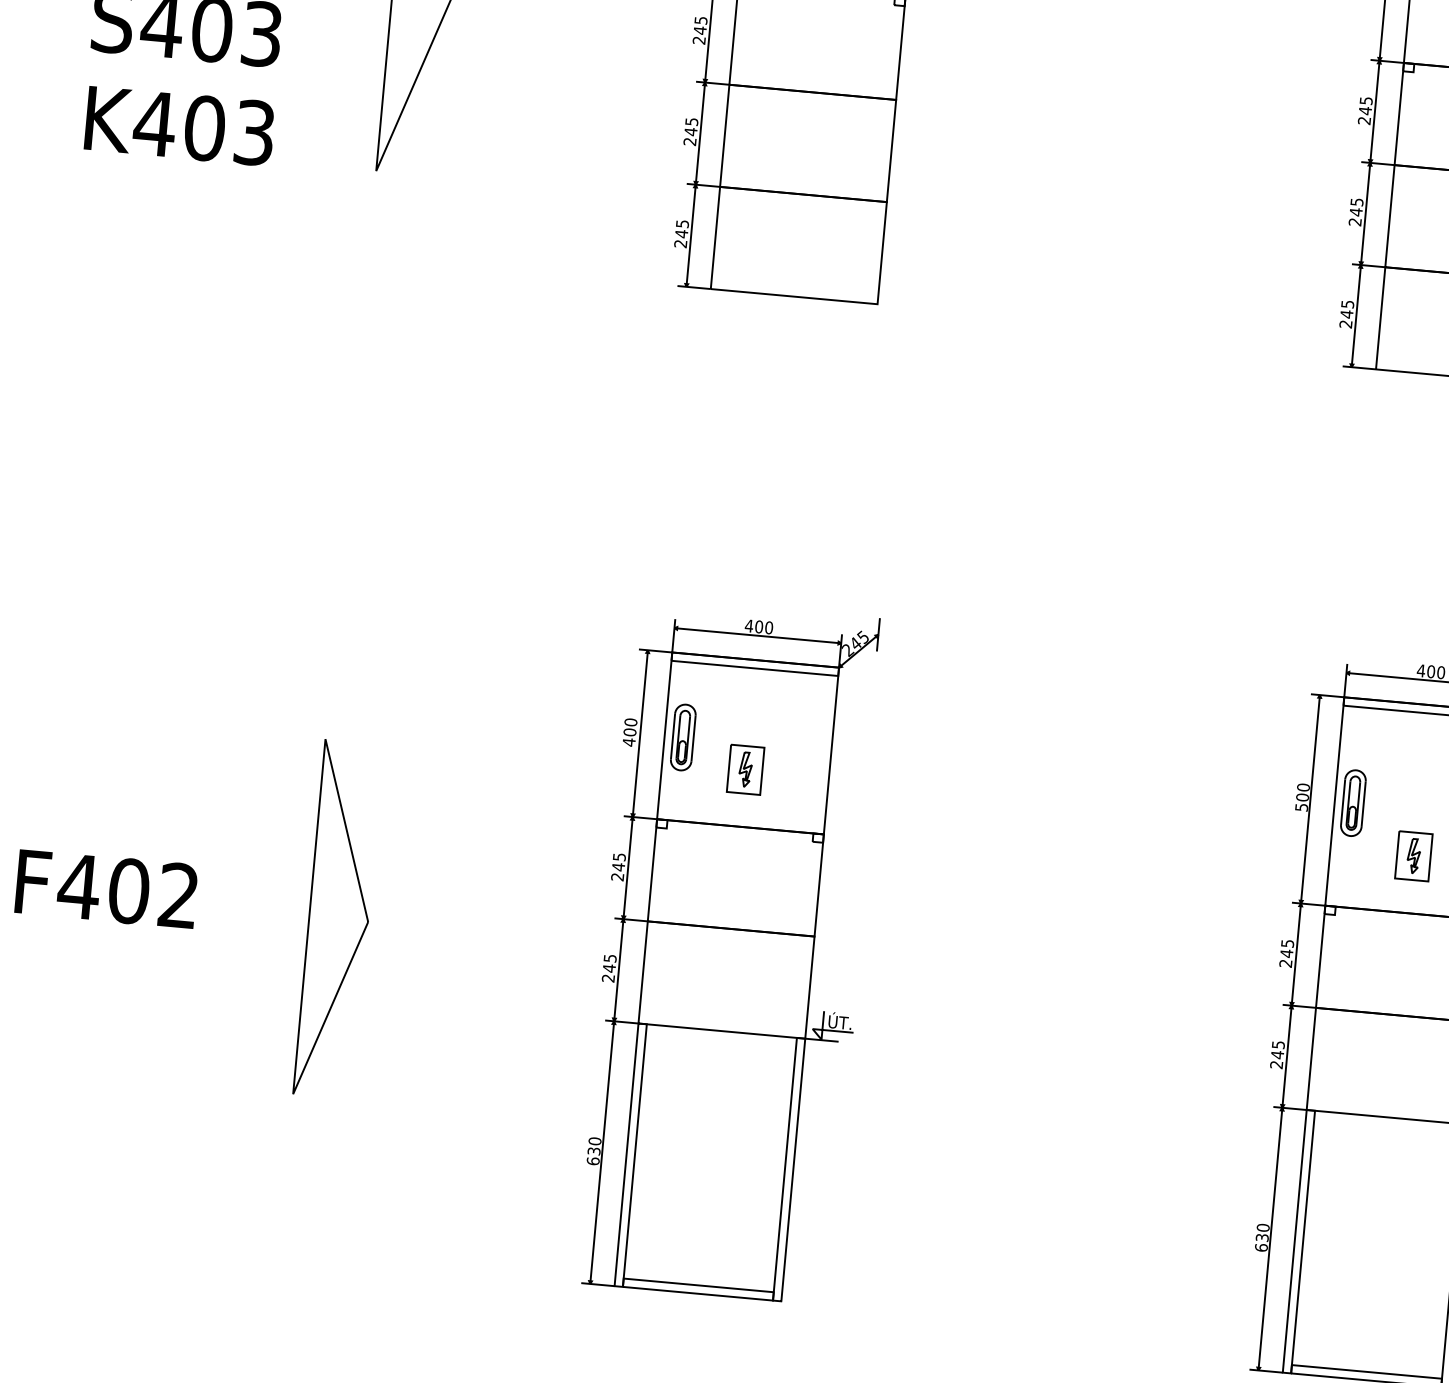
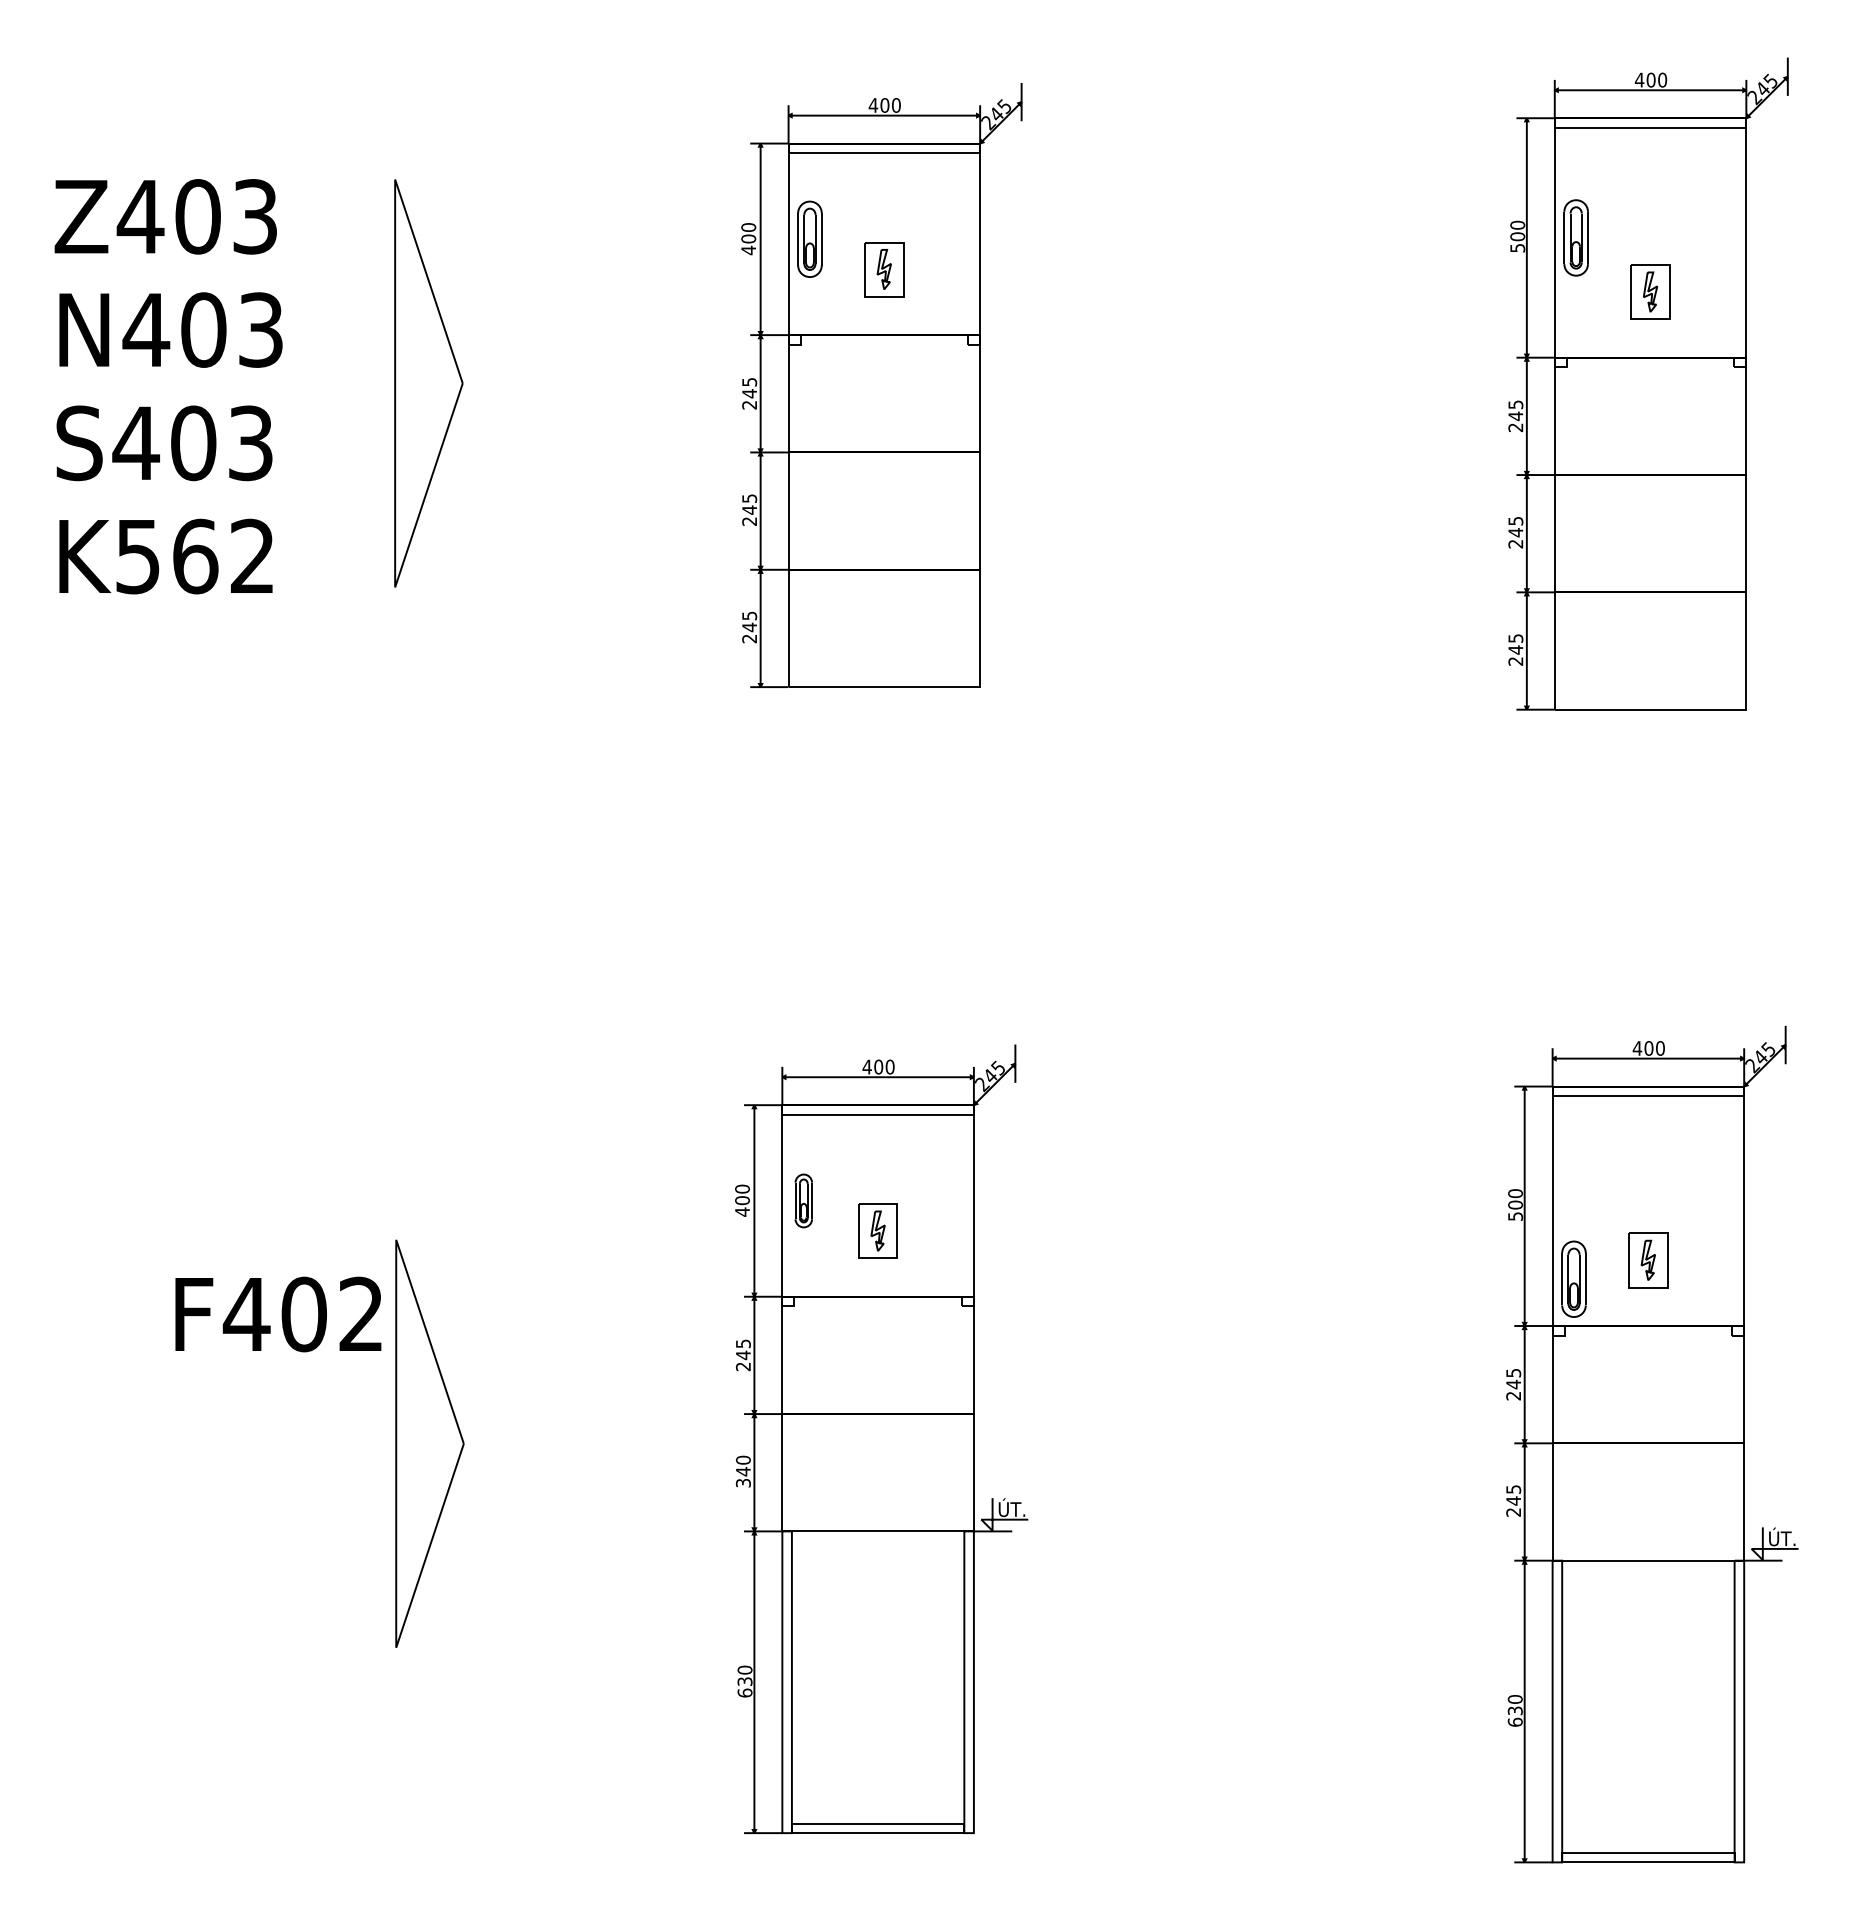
text: (204, 128) -> (194, 556), K403 -> K562
part: (683, 737) -> (803, 1200), size x0.7
part: (1353, 802) -> (1573, 1278), moved
text: (106, 889) -> (278, 1314), moved
text: (608, 968) -> (742, 1471), 245 -> 340

